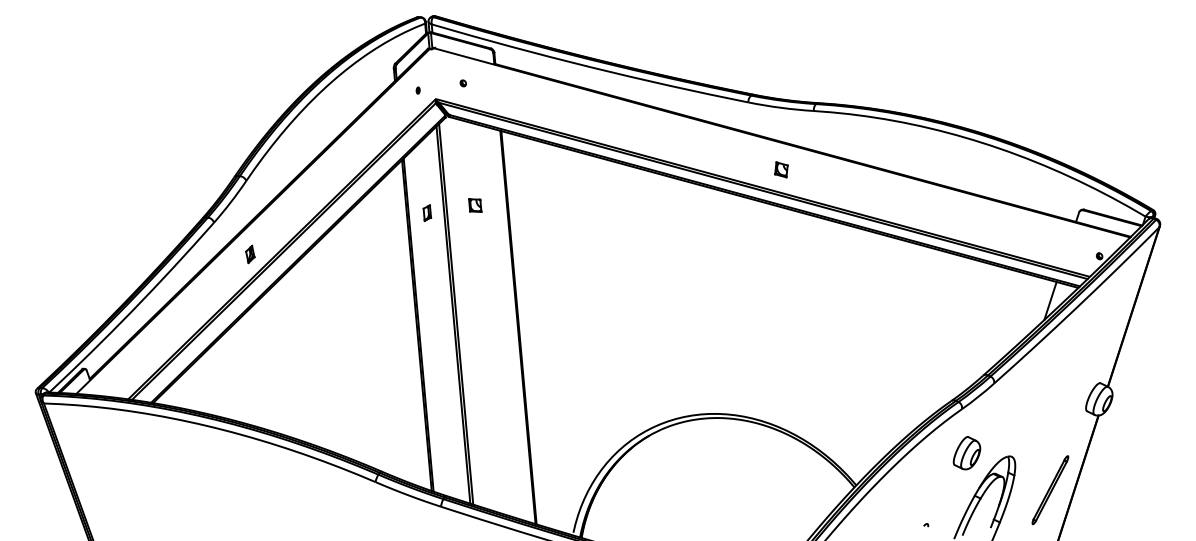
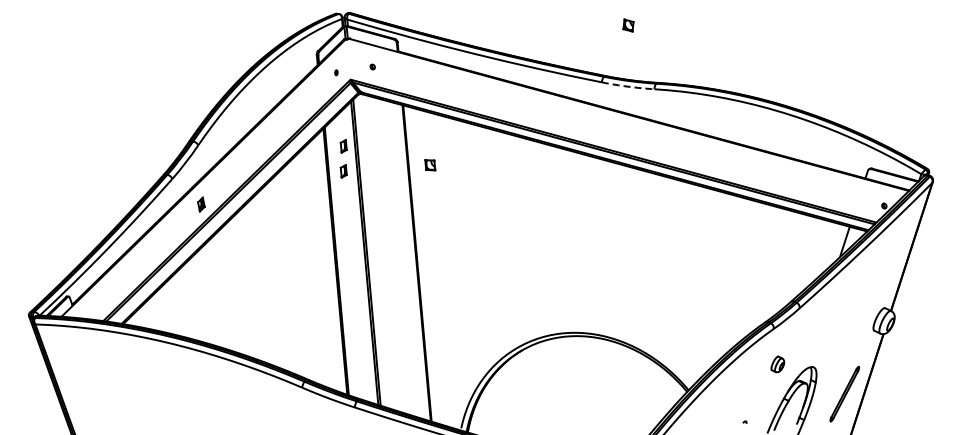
arc: (781, 107) -> (628, 86), solid -> dashed
part: (781, 169) -> (628, 25), moved
part: (427, 182) -> (343, 146), added
part: (475, 205) -> (430, 165), moved
part: (966, 453) -> (777, 364), size x0.6

